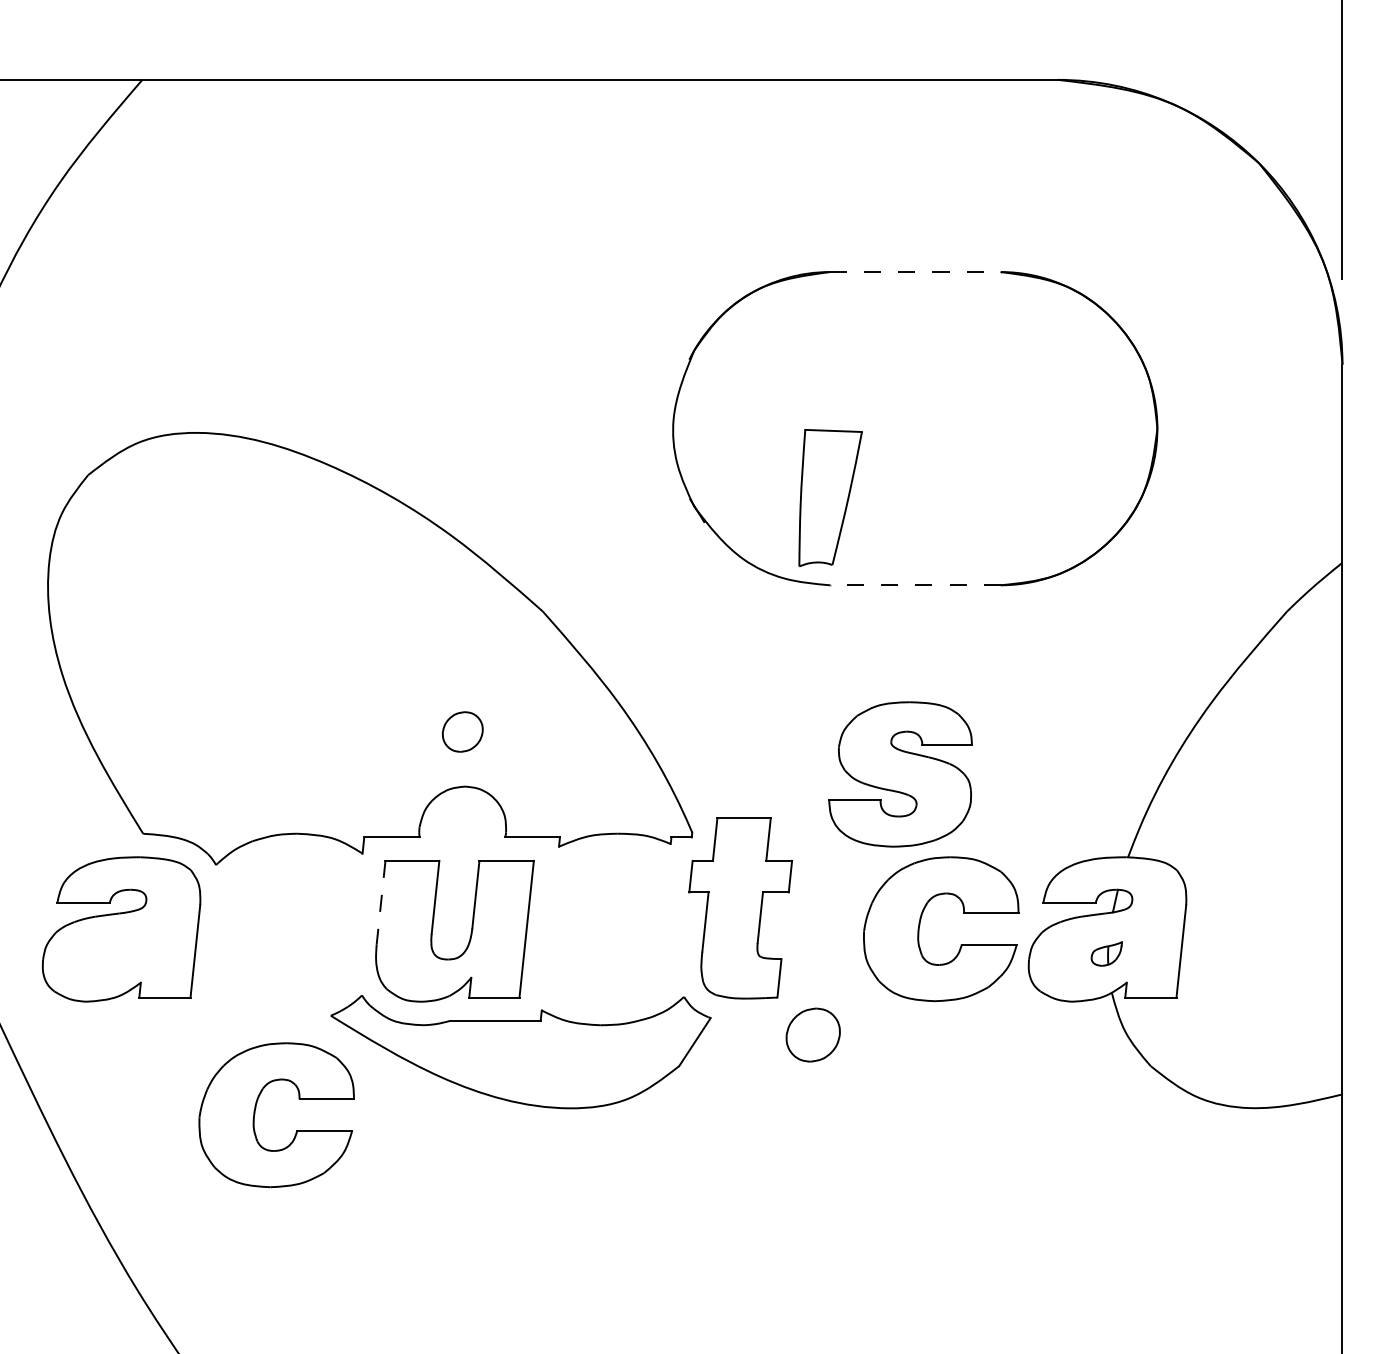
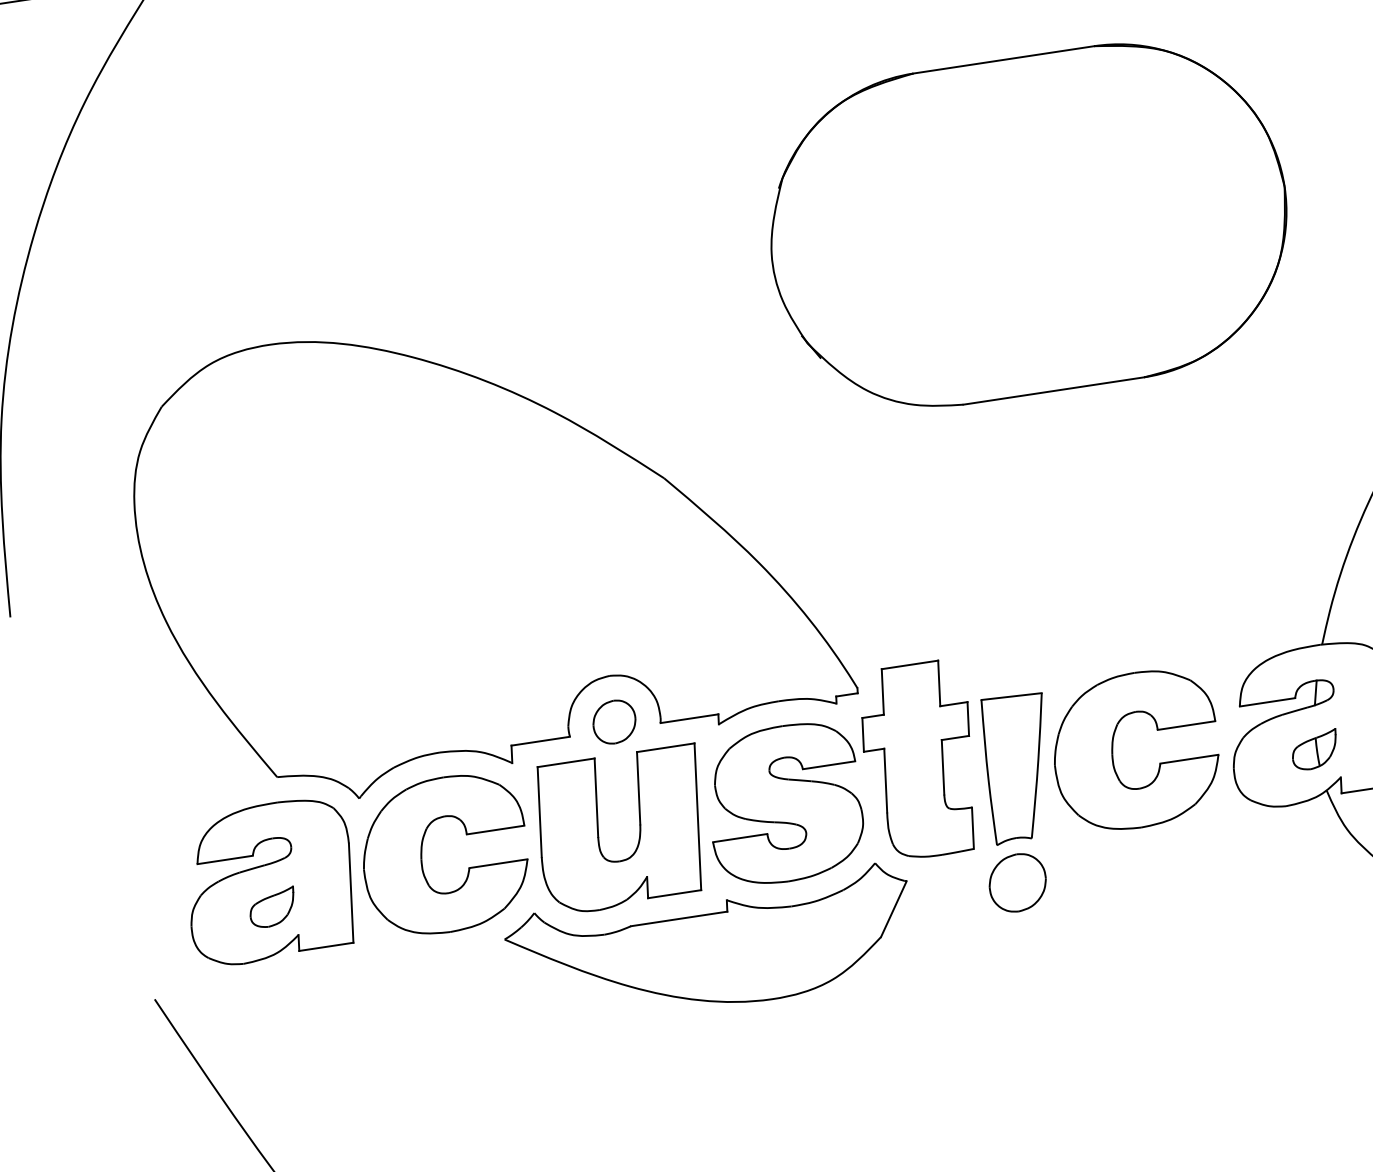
line: (915, 272) -> (1003, 60), dashed -> solid
part: (830, 498) -> (1019, 768), moved
line: (914, 585) -> (1052, 391), dashed -> solid
part: (462, 731) -> (614, 721), moved
part: (900, 774) -> (784, 803), moved
line: (381, 903) -> (540, 812), dashed -> solid
part: (120, 953) -> (272, 907), added
part: (1106, 953) -> (1314, 749), size x1.43
part: (255, 1114) -> (422, 857), moved

